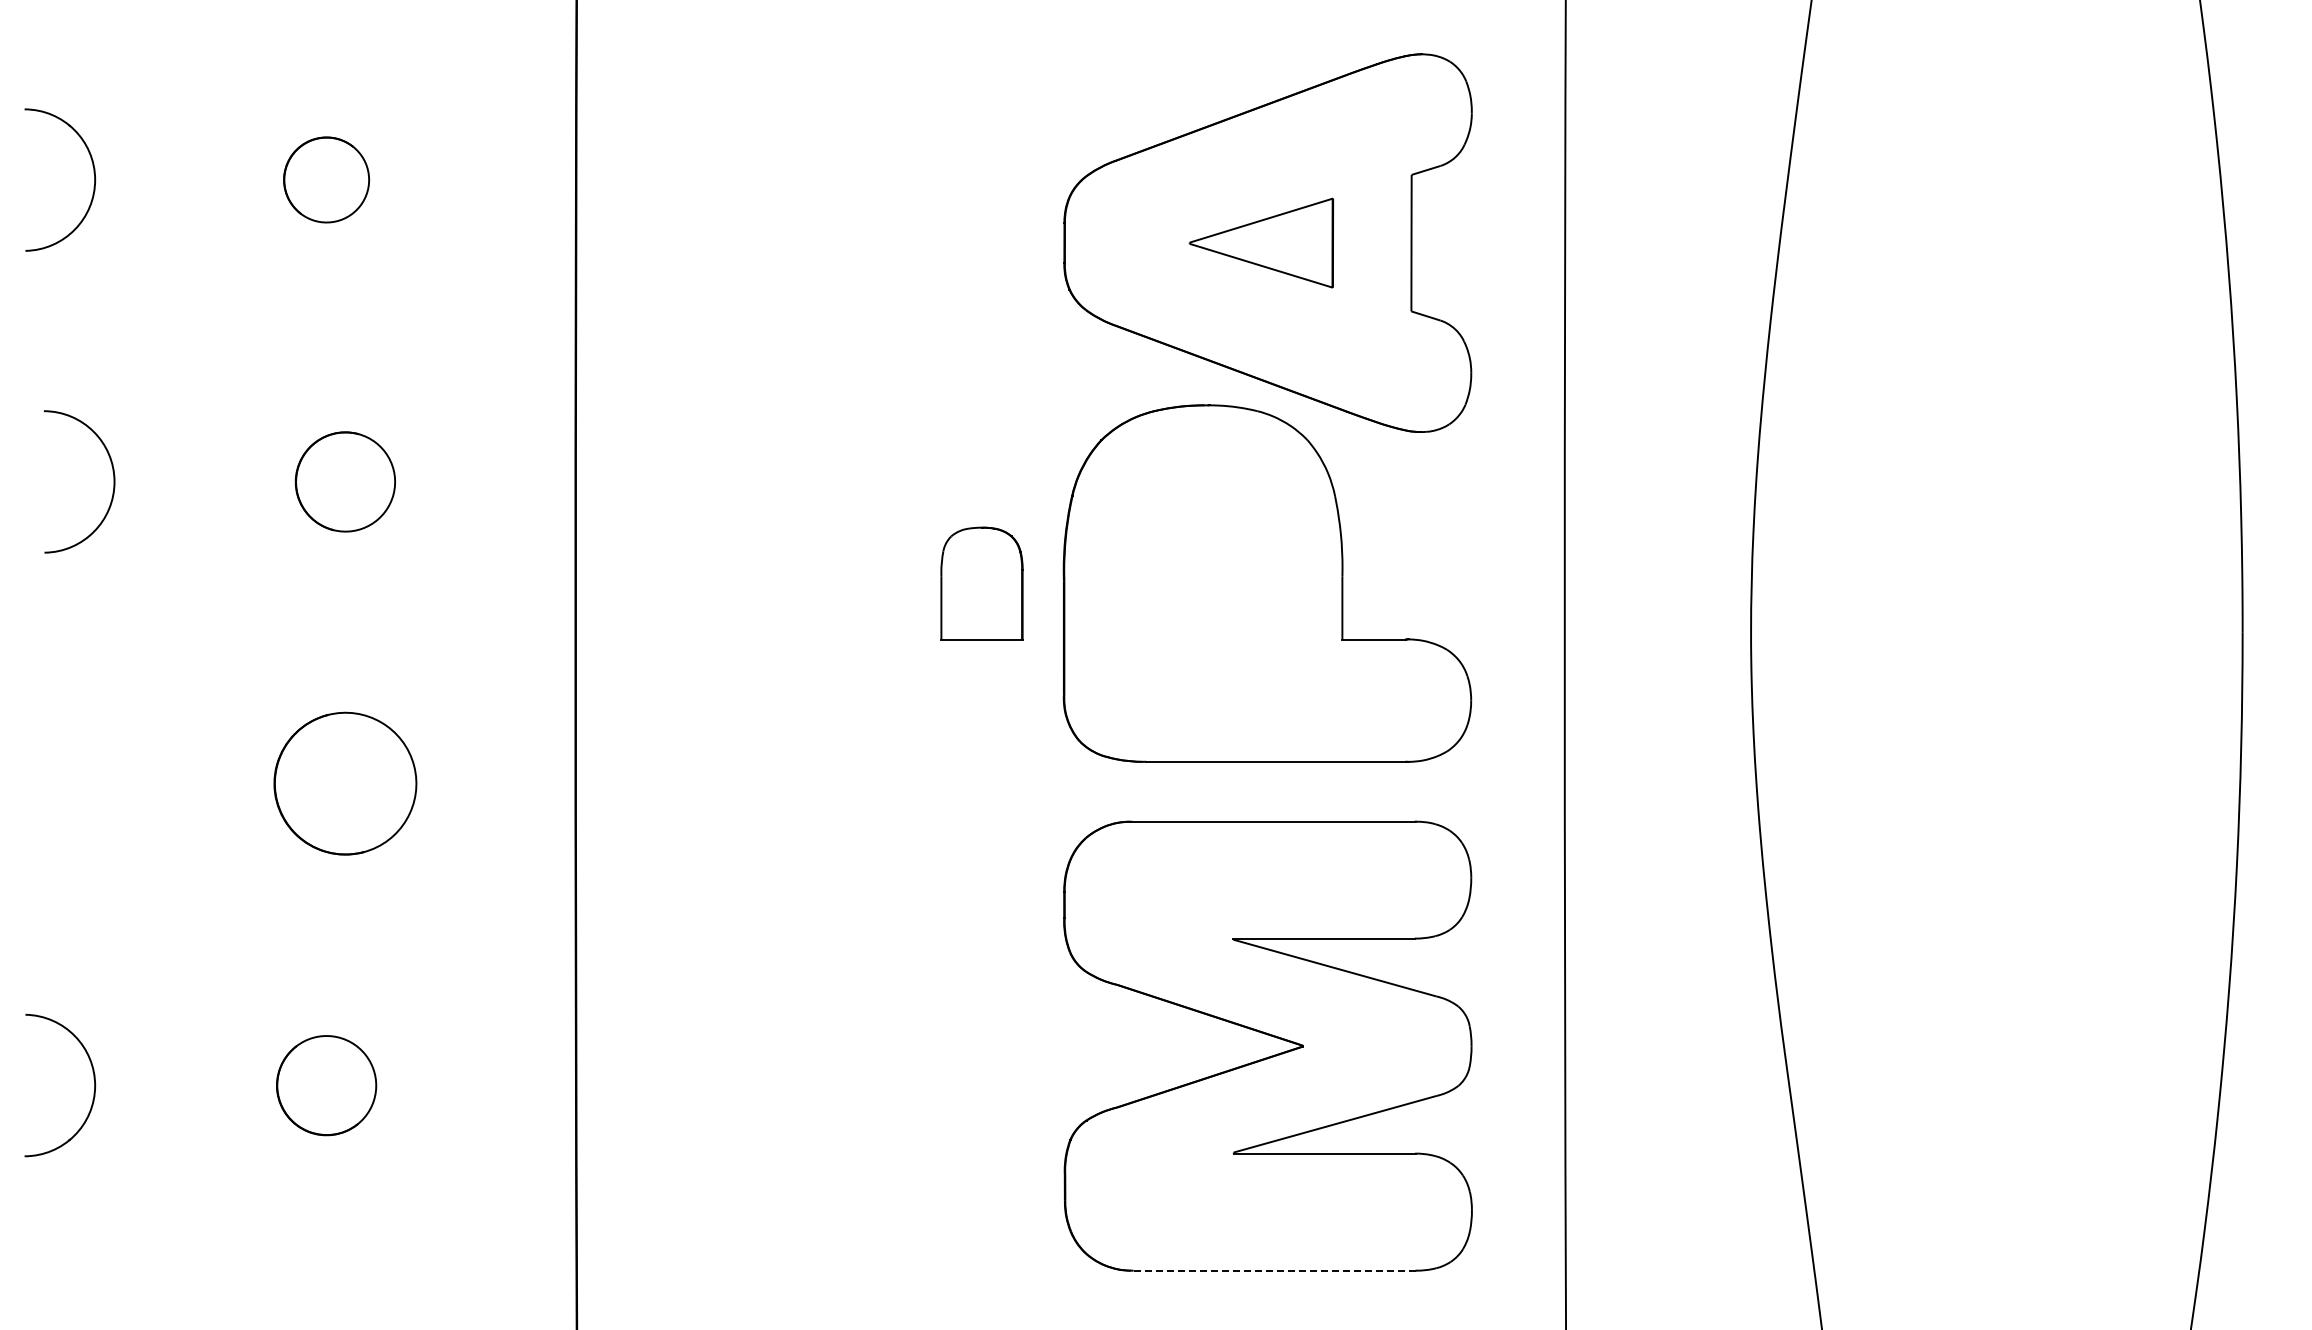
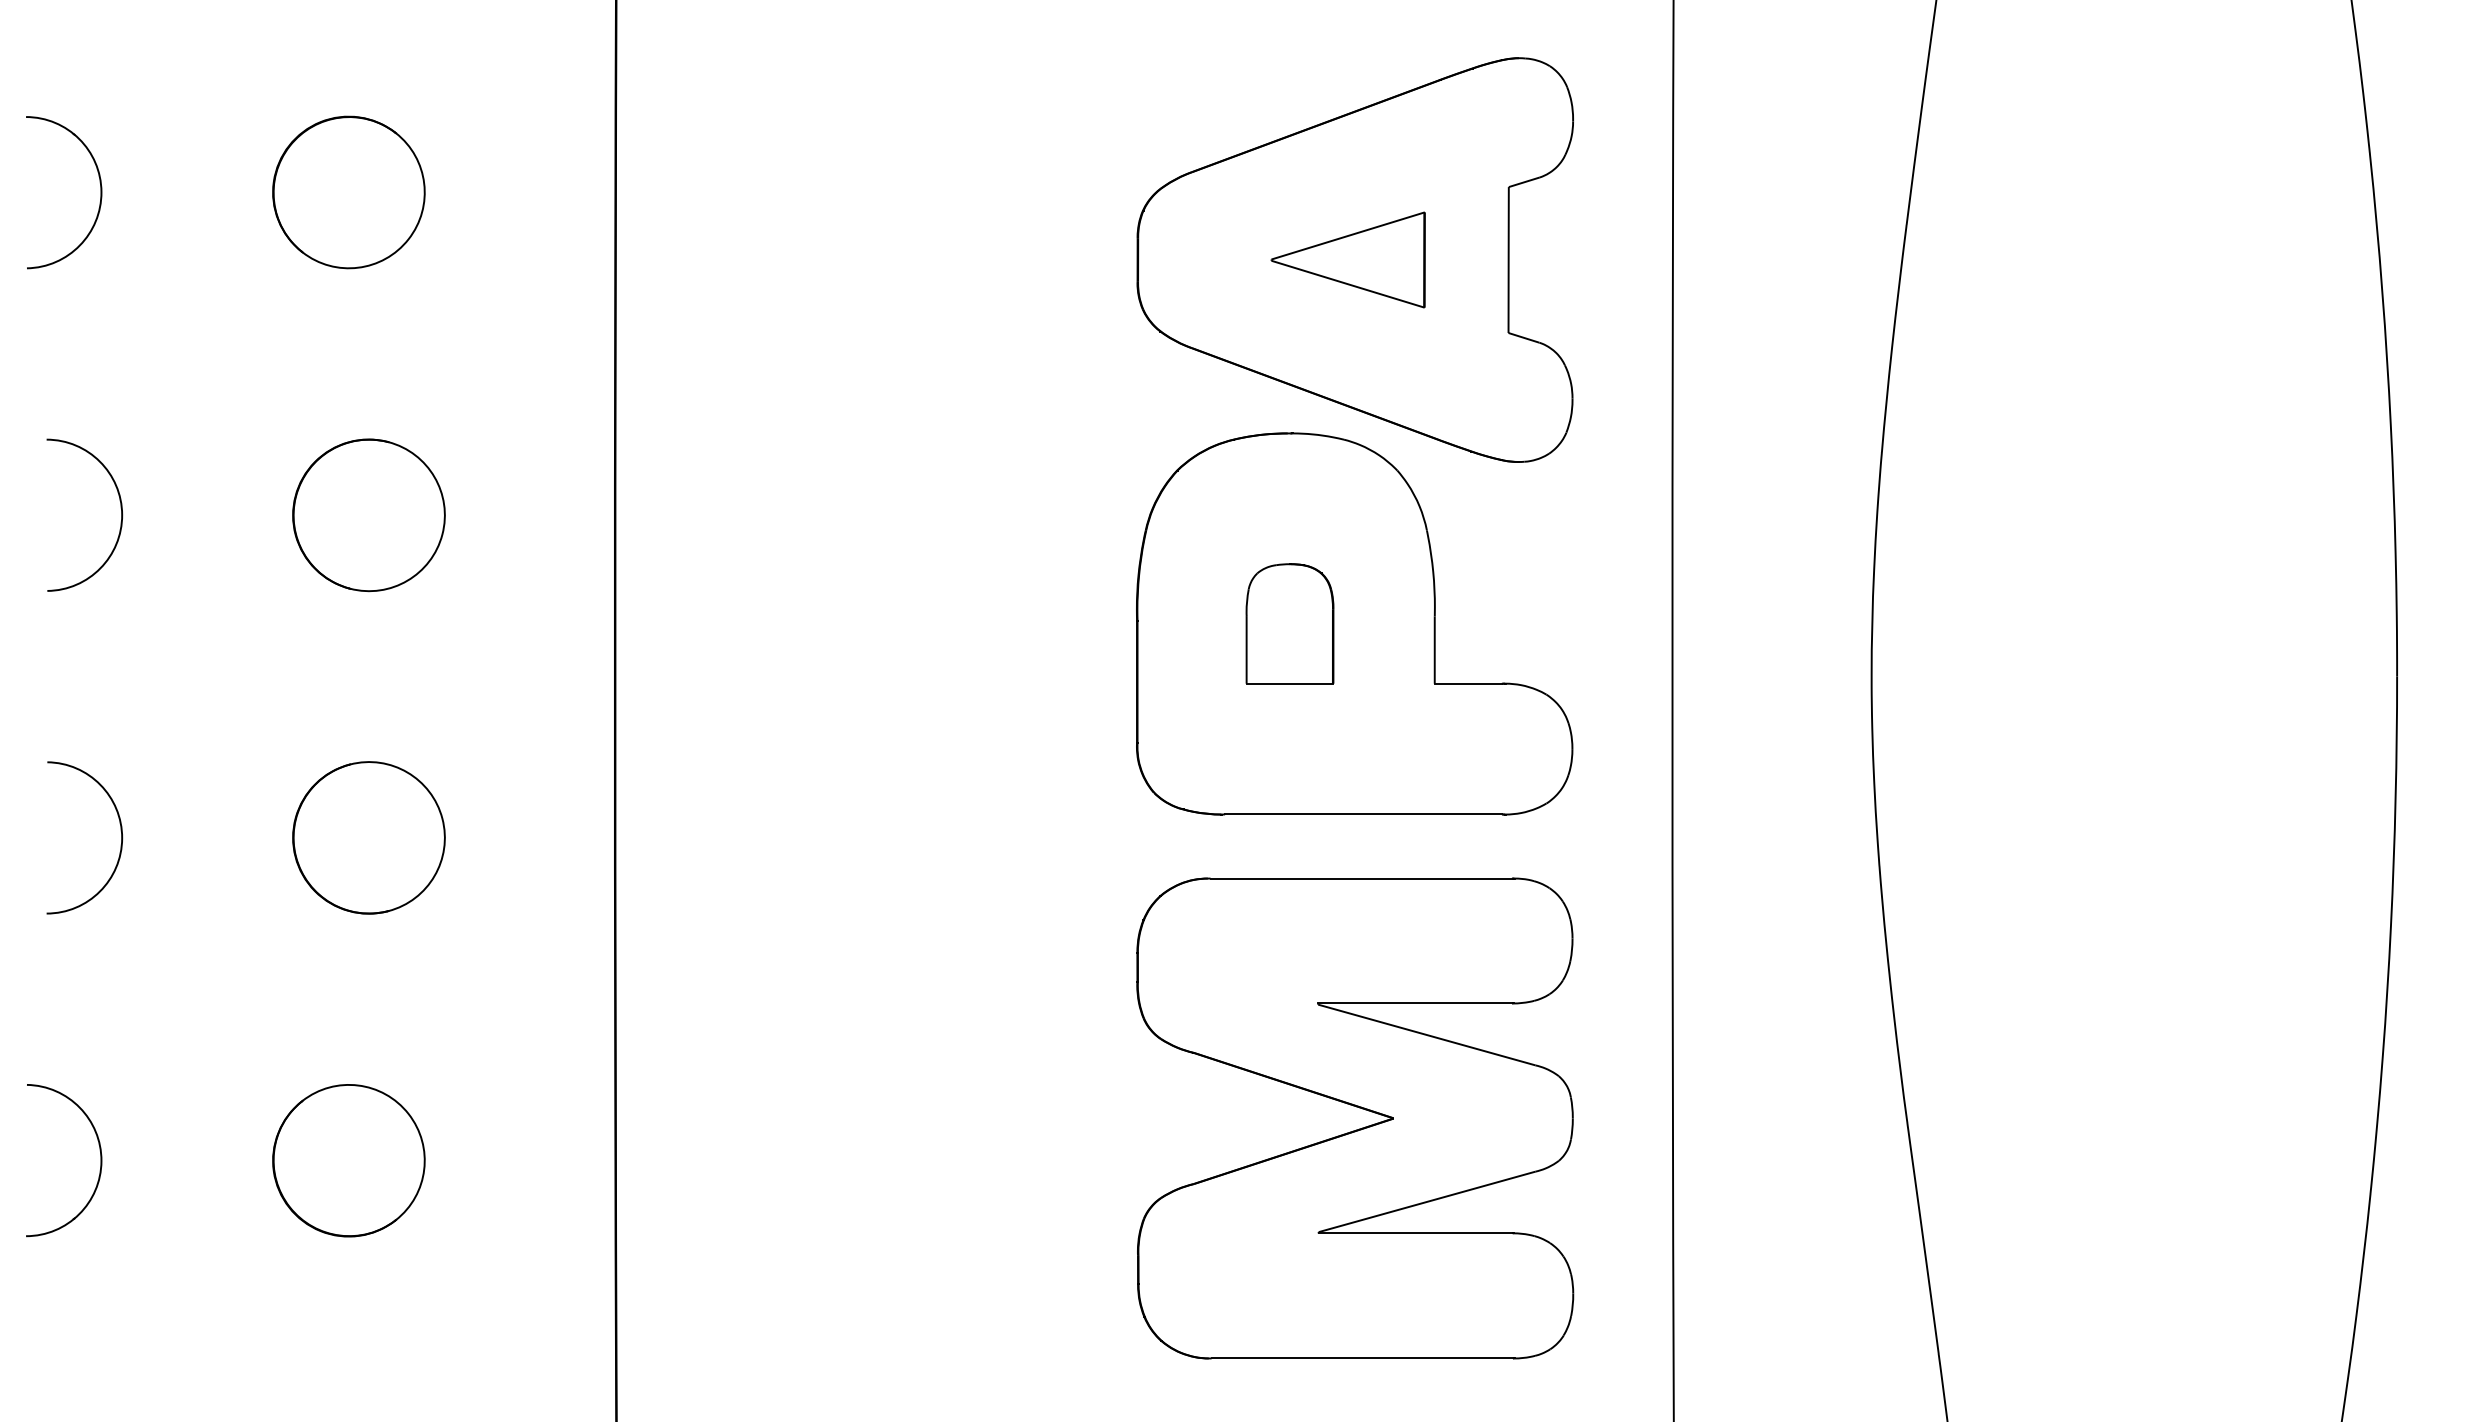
part: (326, 179) -> (348, 192), size x1.67
part: (345, 481) -> (369, 514), size x1.43
part: (981, 583) -> (1289, 623), moved
curve: (113, 783) -> (121, 837), added
part: (326, 1085) -> (348, 1160), size x1.43
line: (1274, 1270) -> (1362, 1358), dashed -> solid

